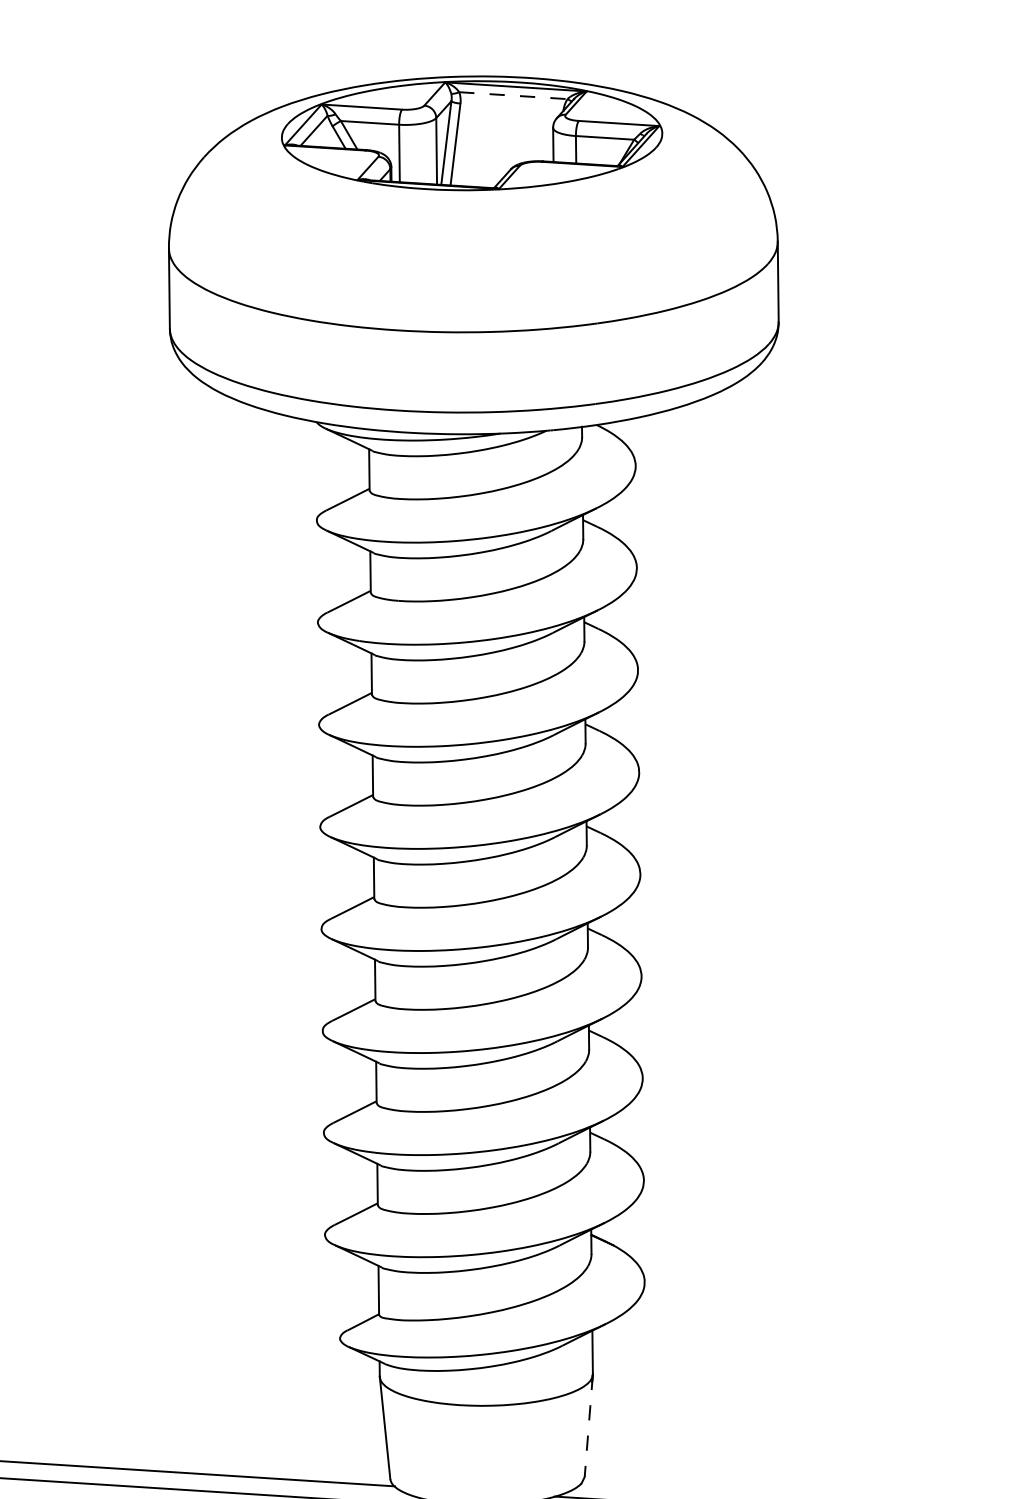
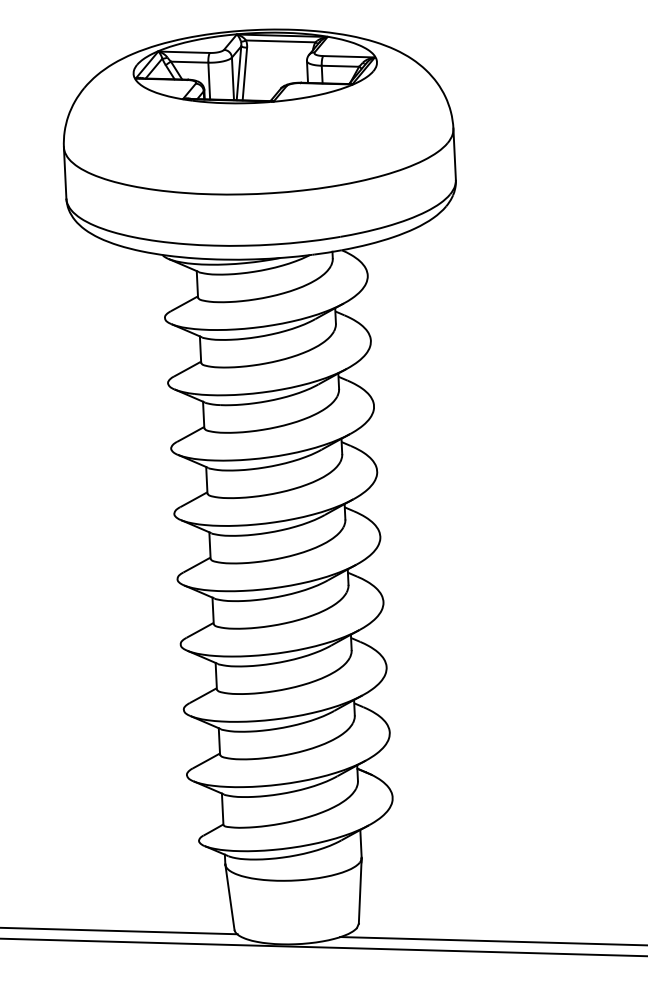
line: (512, 95) -> (280, 41), dashed -> solid
line: (589, 1426) -> (360, 891), dashed -> solid

